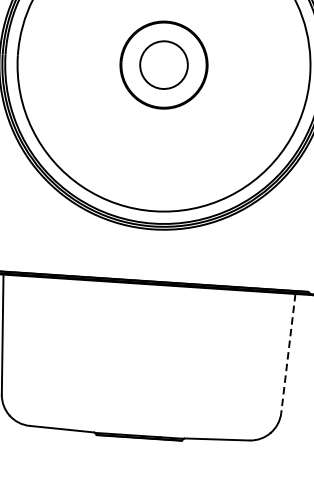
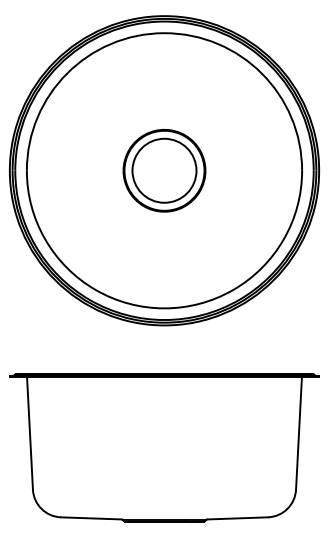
circle: (164, 64) -> (164, 170), size x1.43
line: (287, 353) -> (298, 433), dashed -> solid

